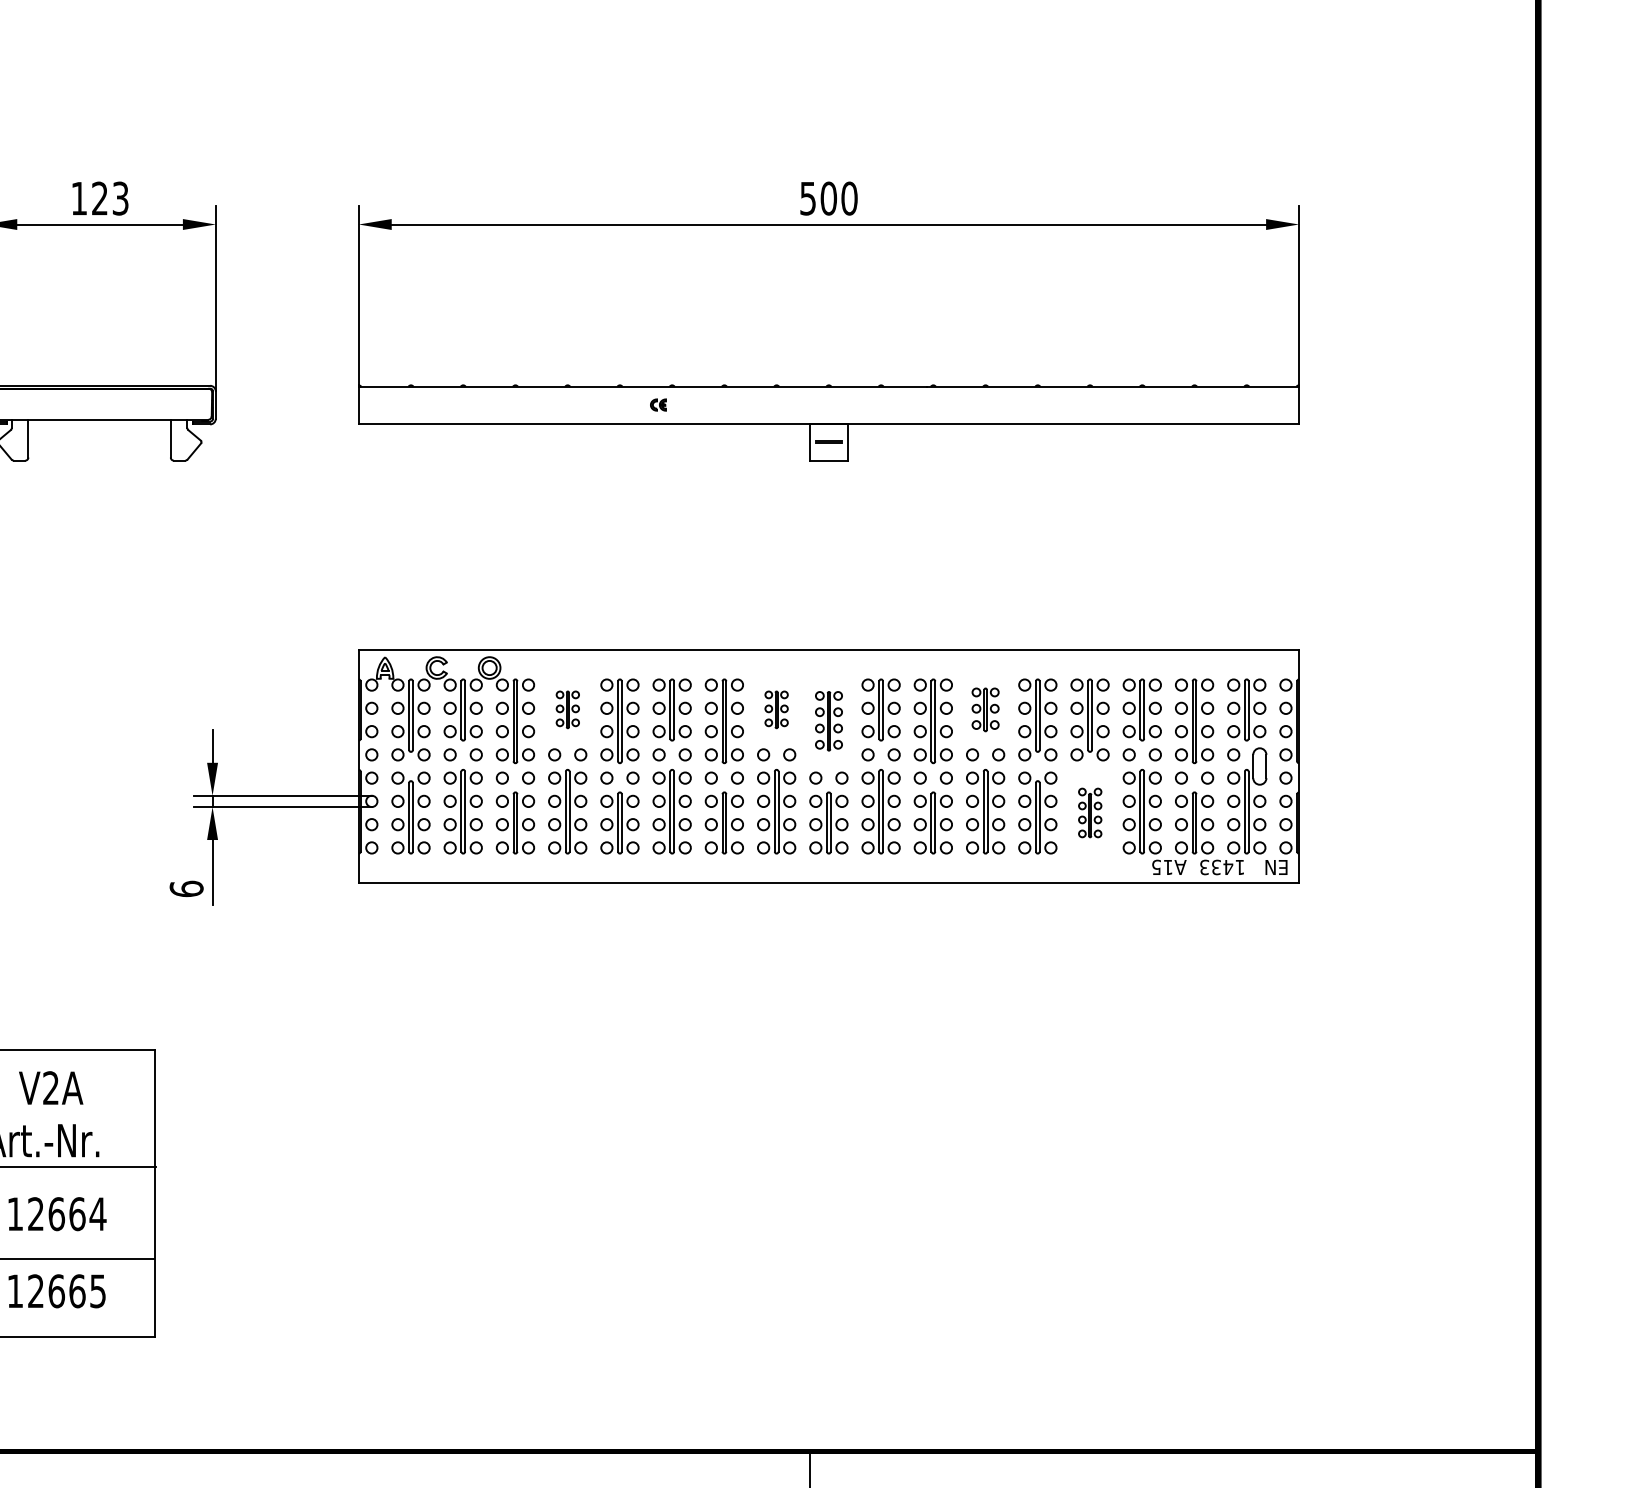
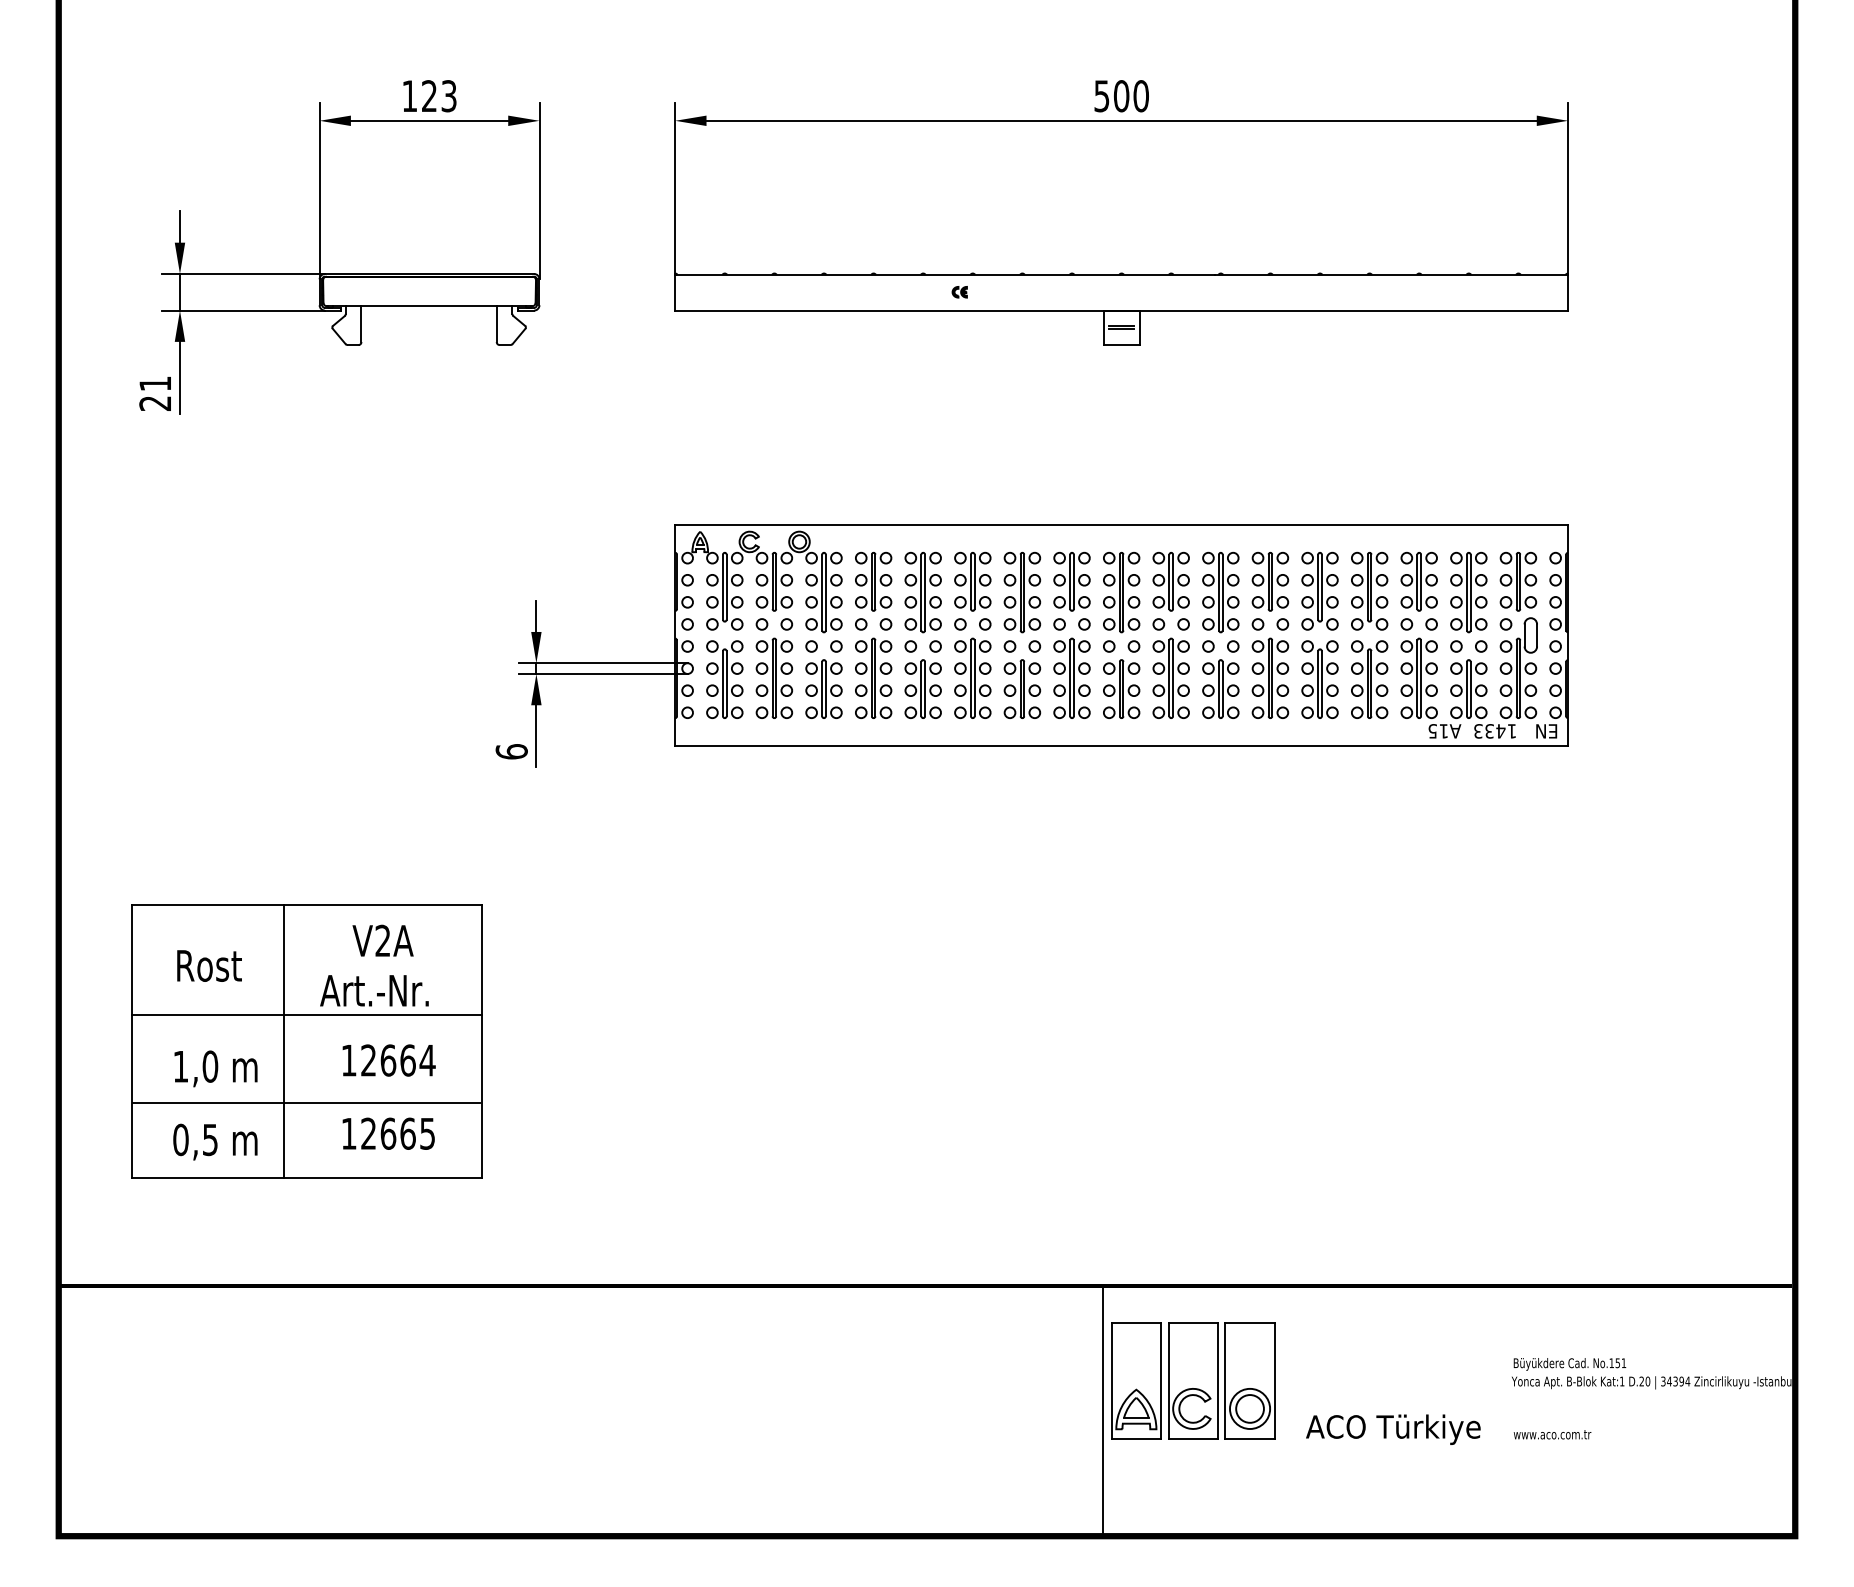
part: (567, 709) -> (873, 581), size x1.67
part: (776, 709) -> (1071, 581), size x1.67
part: (985, 709) -> (1270, 581), size x1.43
part: (828, 721) -> (1121, 592), size x1.43
part: (1089, 812) -> (1369, 679), size x1.67

